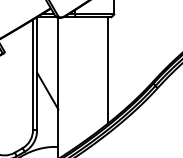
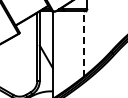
line: (107, 69) -> (83, 43), solid -> dashed

